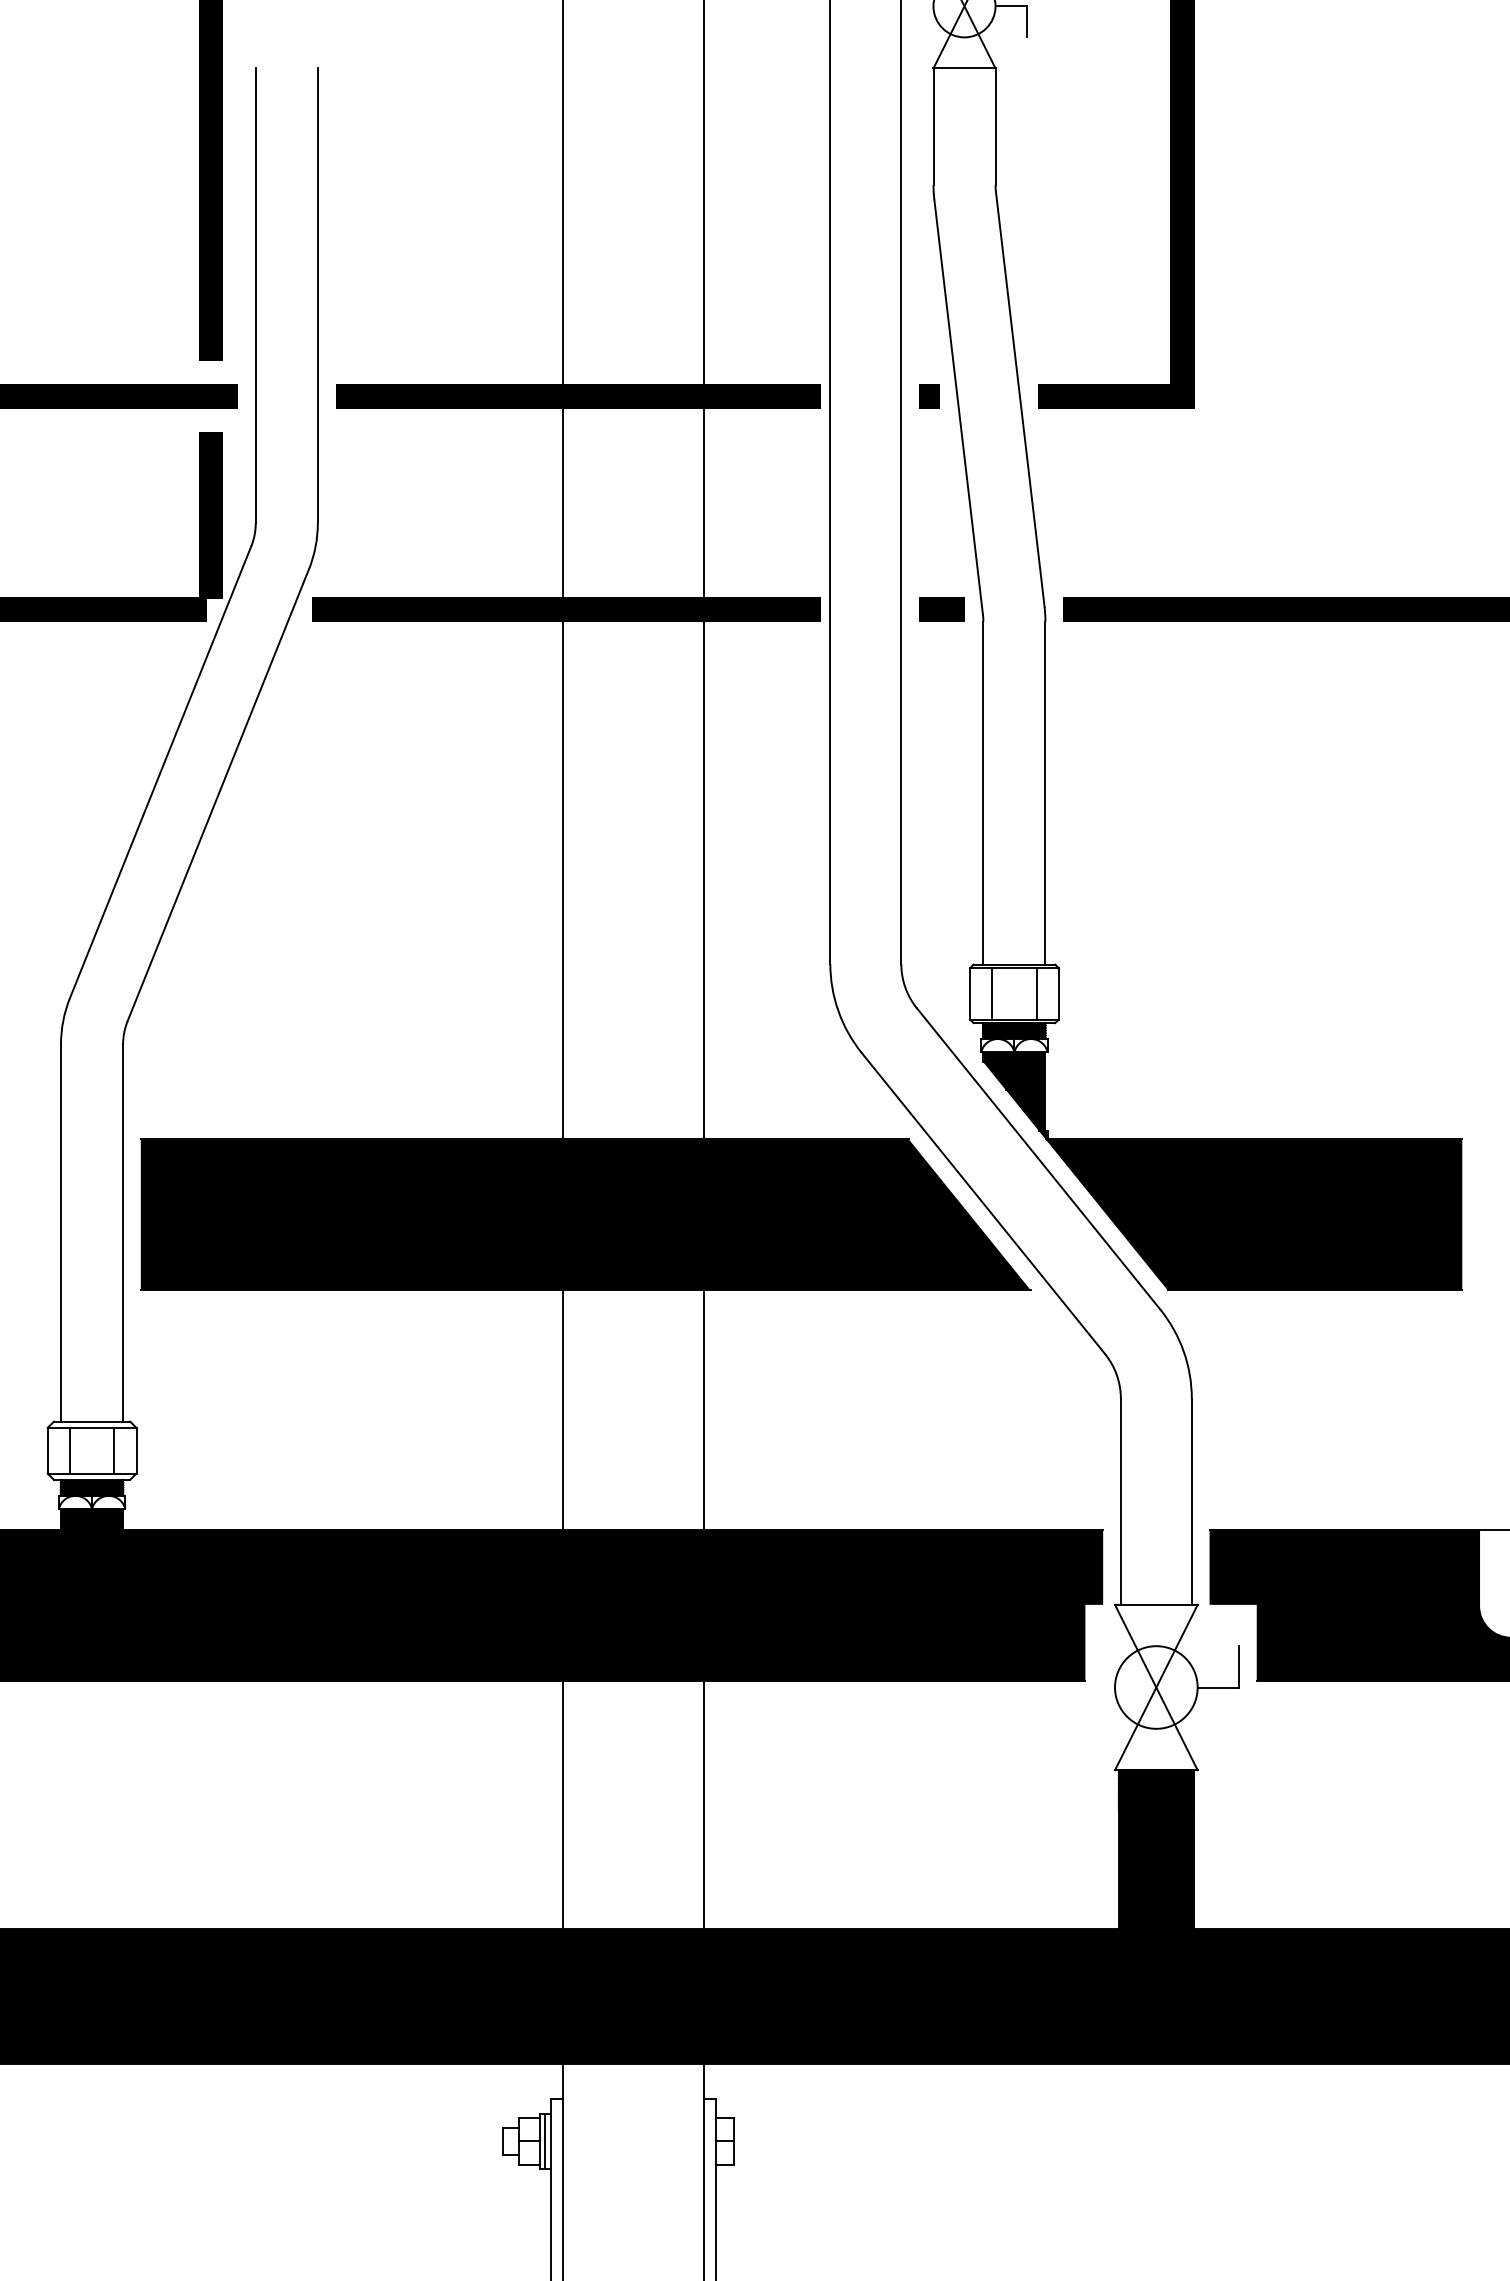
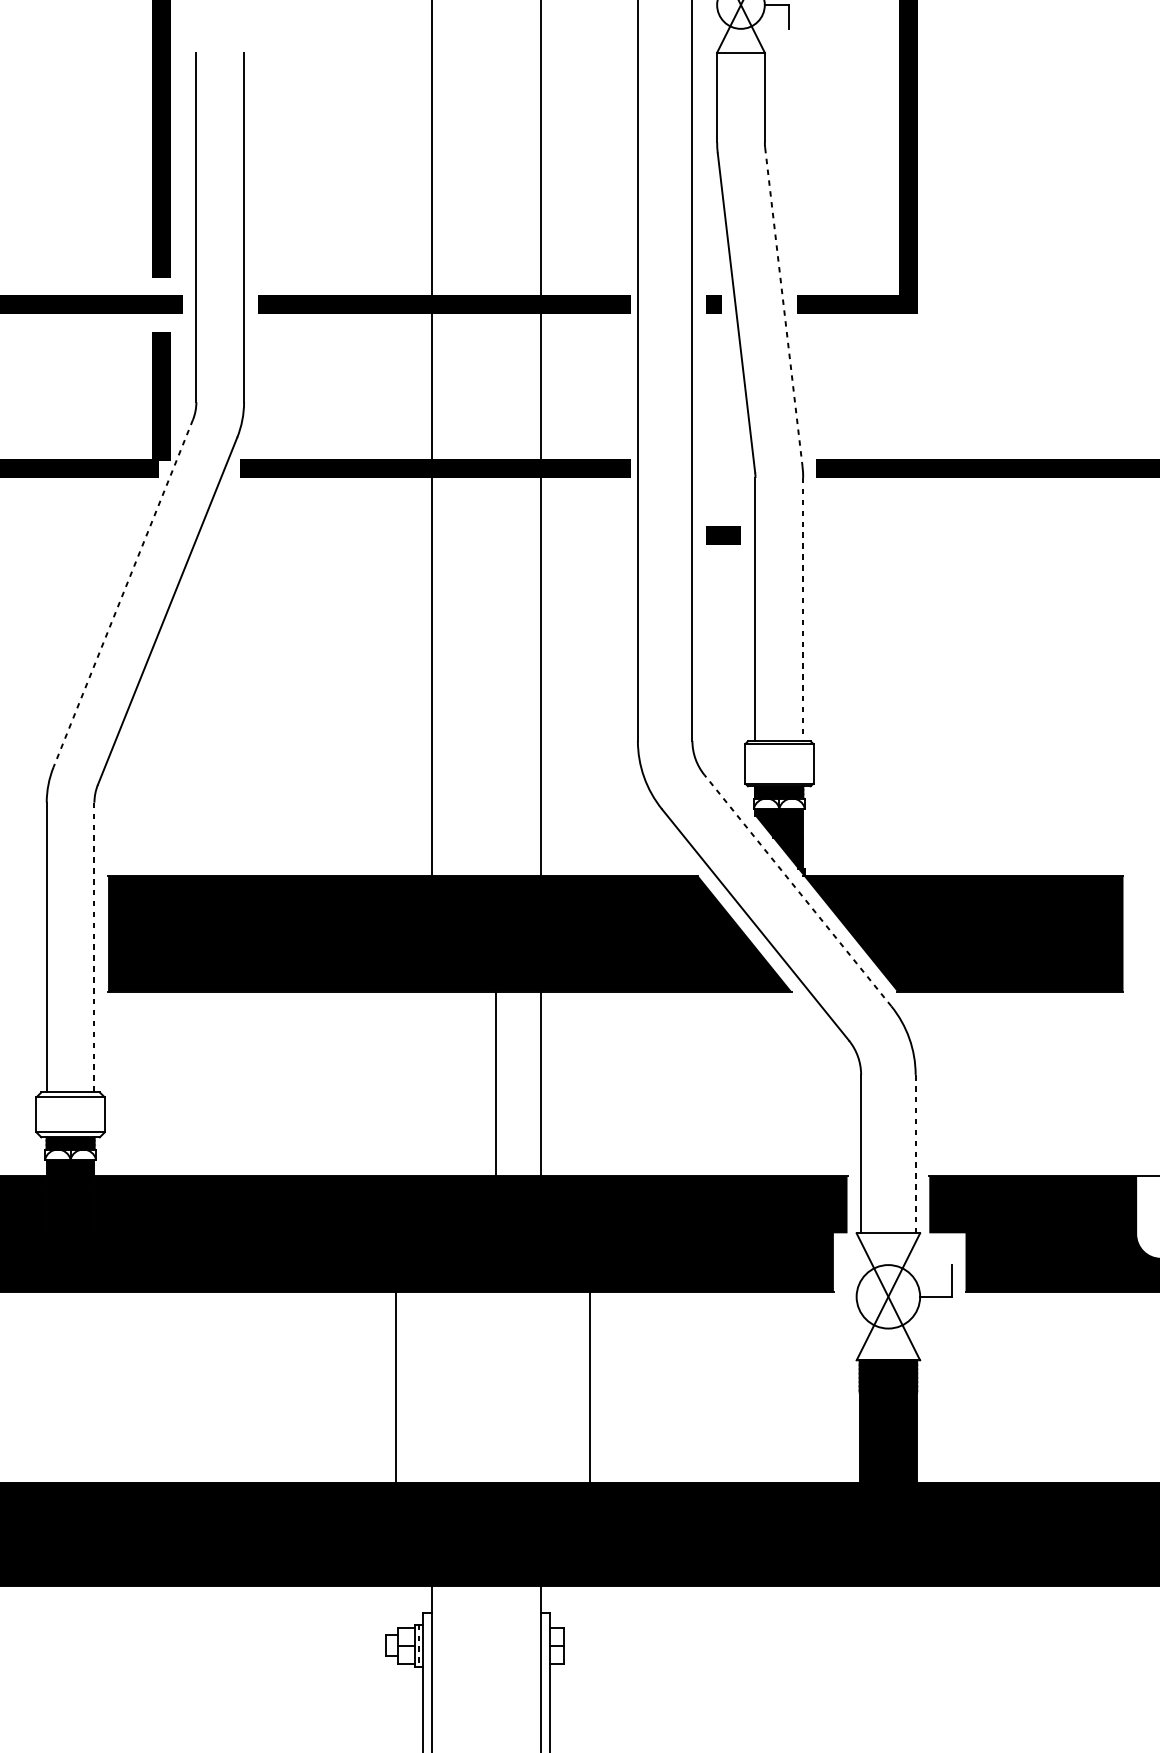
line: (1020, 399) -> (784, 307), solid -> dashed
line: (941, 609) -> (723, 535), moved
line: (160, 772) -> (123, 593), solid -> dashed
line: (1045, 793) -> (803, 609), solid -> dashed
line: (992, 993) -> (762, 763), removed
line: (1036, 993) -> (796, 763), removed
line: (1038, 1158) -> (797, 890), solid -> dashed
line: (123, 1233) -> (94, 947), solid -> dashed
line: (562, 1410) -> (495, 1083), moved
line: (69, 1450) -> (53, 1114), removed
line: (114, 1450) -> (87, 1114), removed
line: (1191, 1501) -> (915, 1153), solid -> dashed
line: (562, 1805) -> (395, 1387), moved
line: (704, 1805) -> (590, 1387), moved
line: (545, 2141) -> (419, 1645), solid -> dashed

